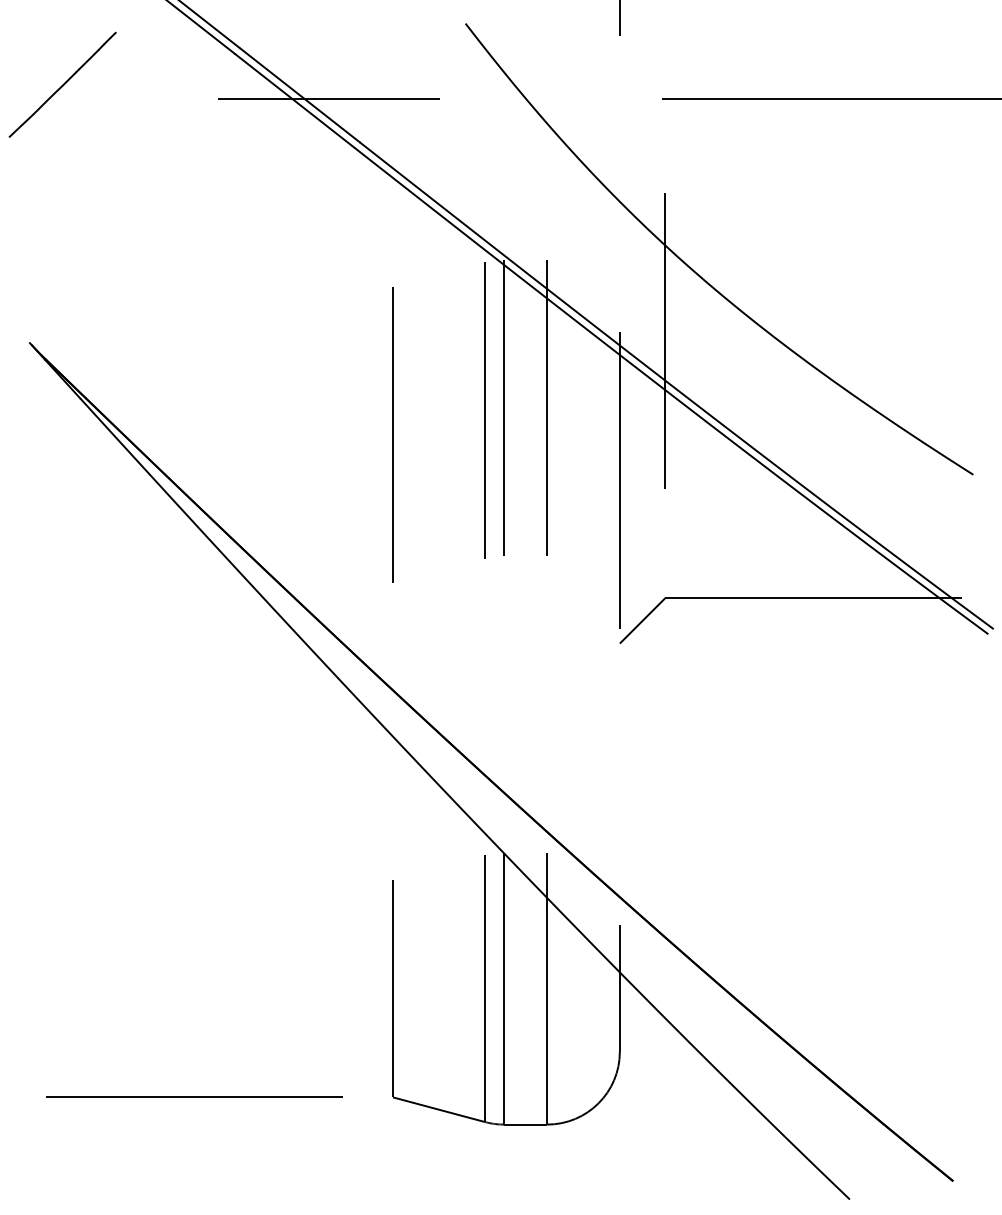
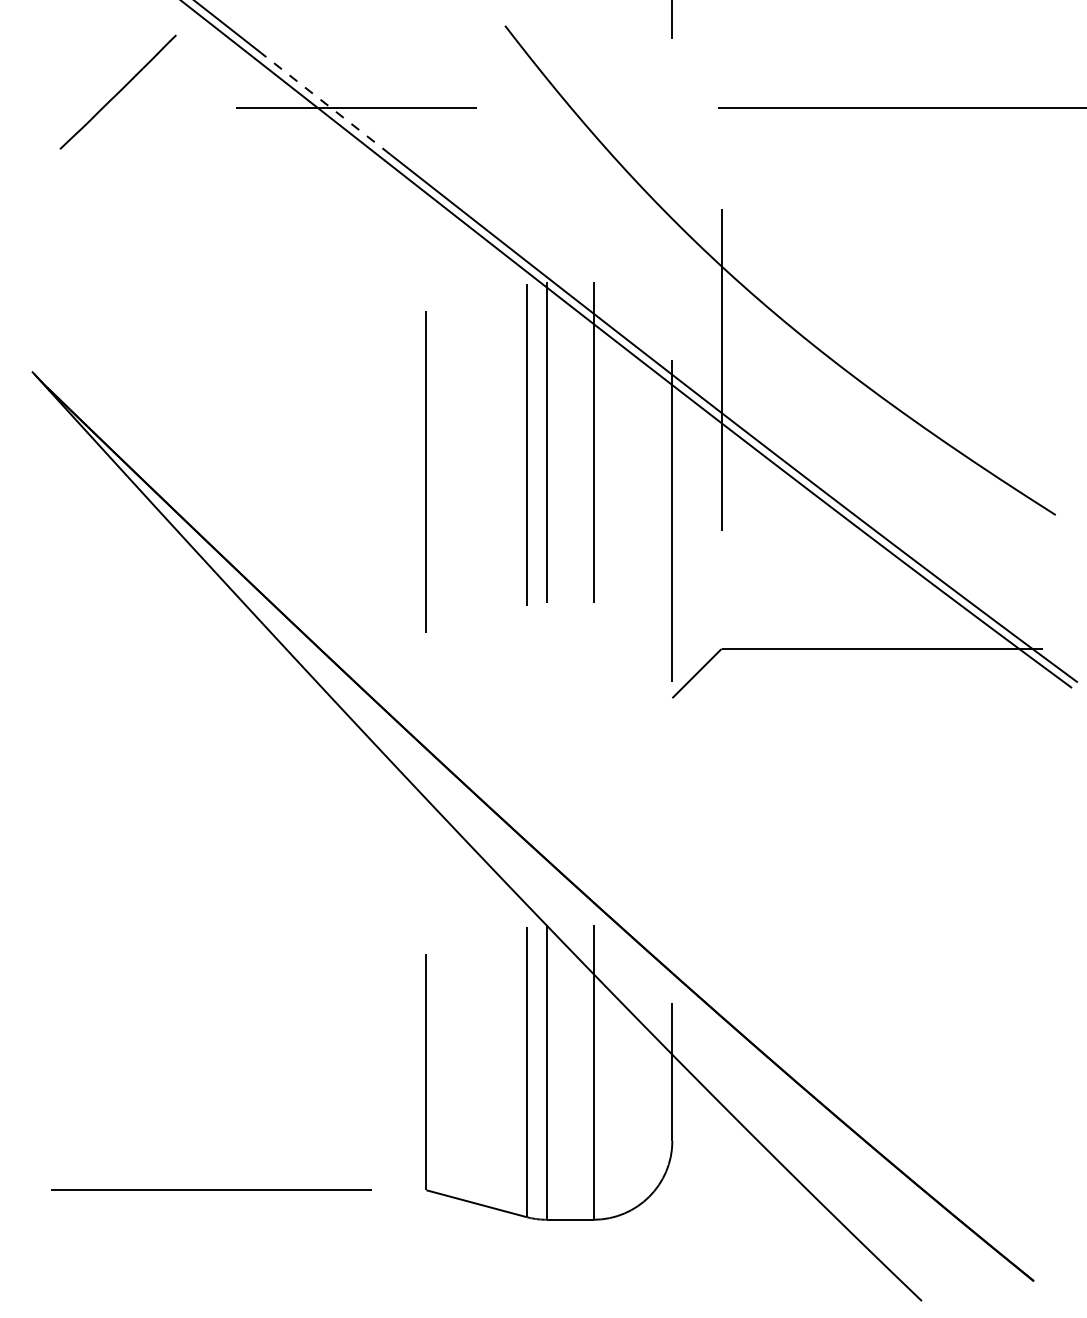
line: (63, 84) -> (118, 91), moved
line: (299, 95) -> (325, 103), solid -> dashed

